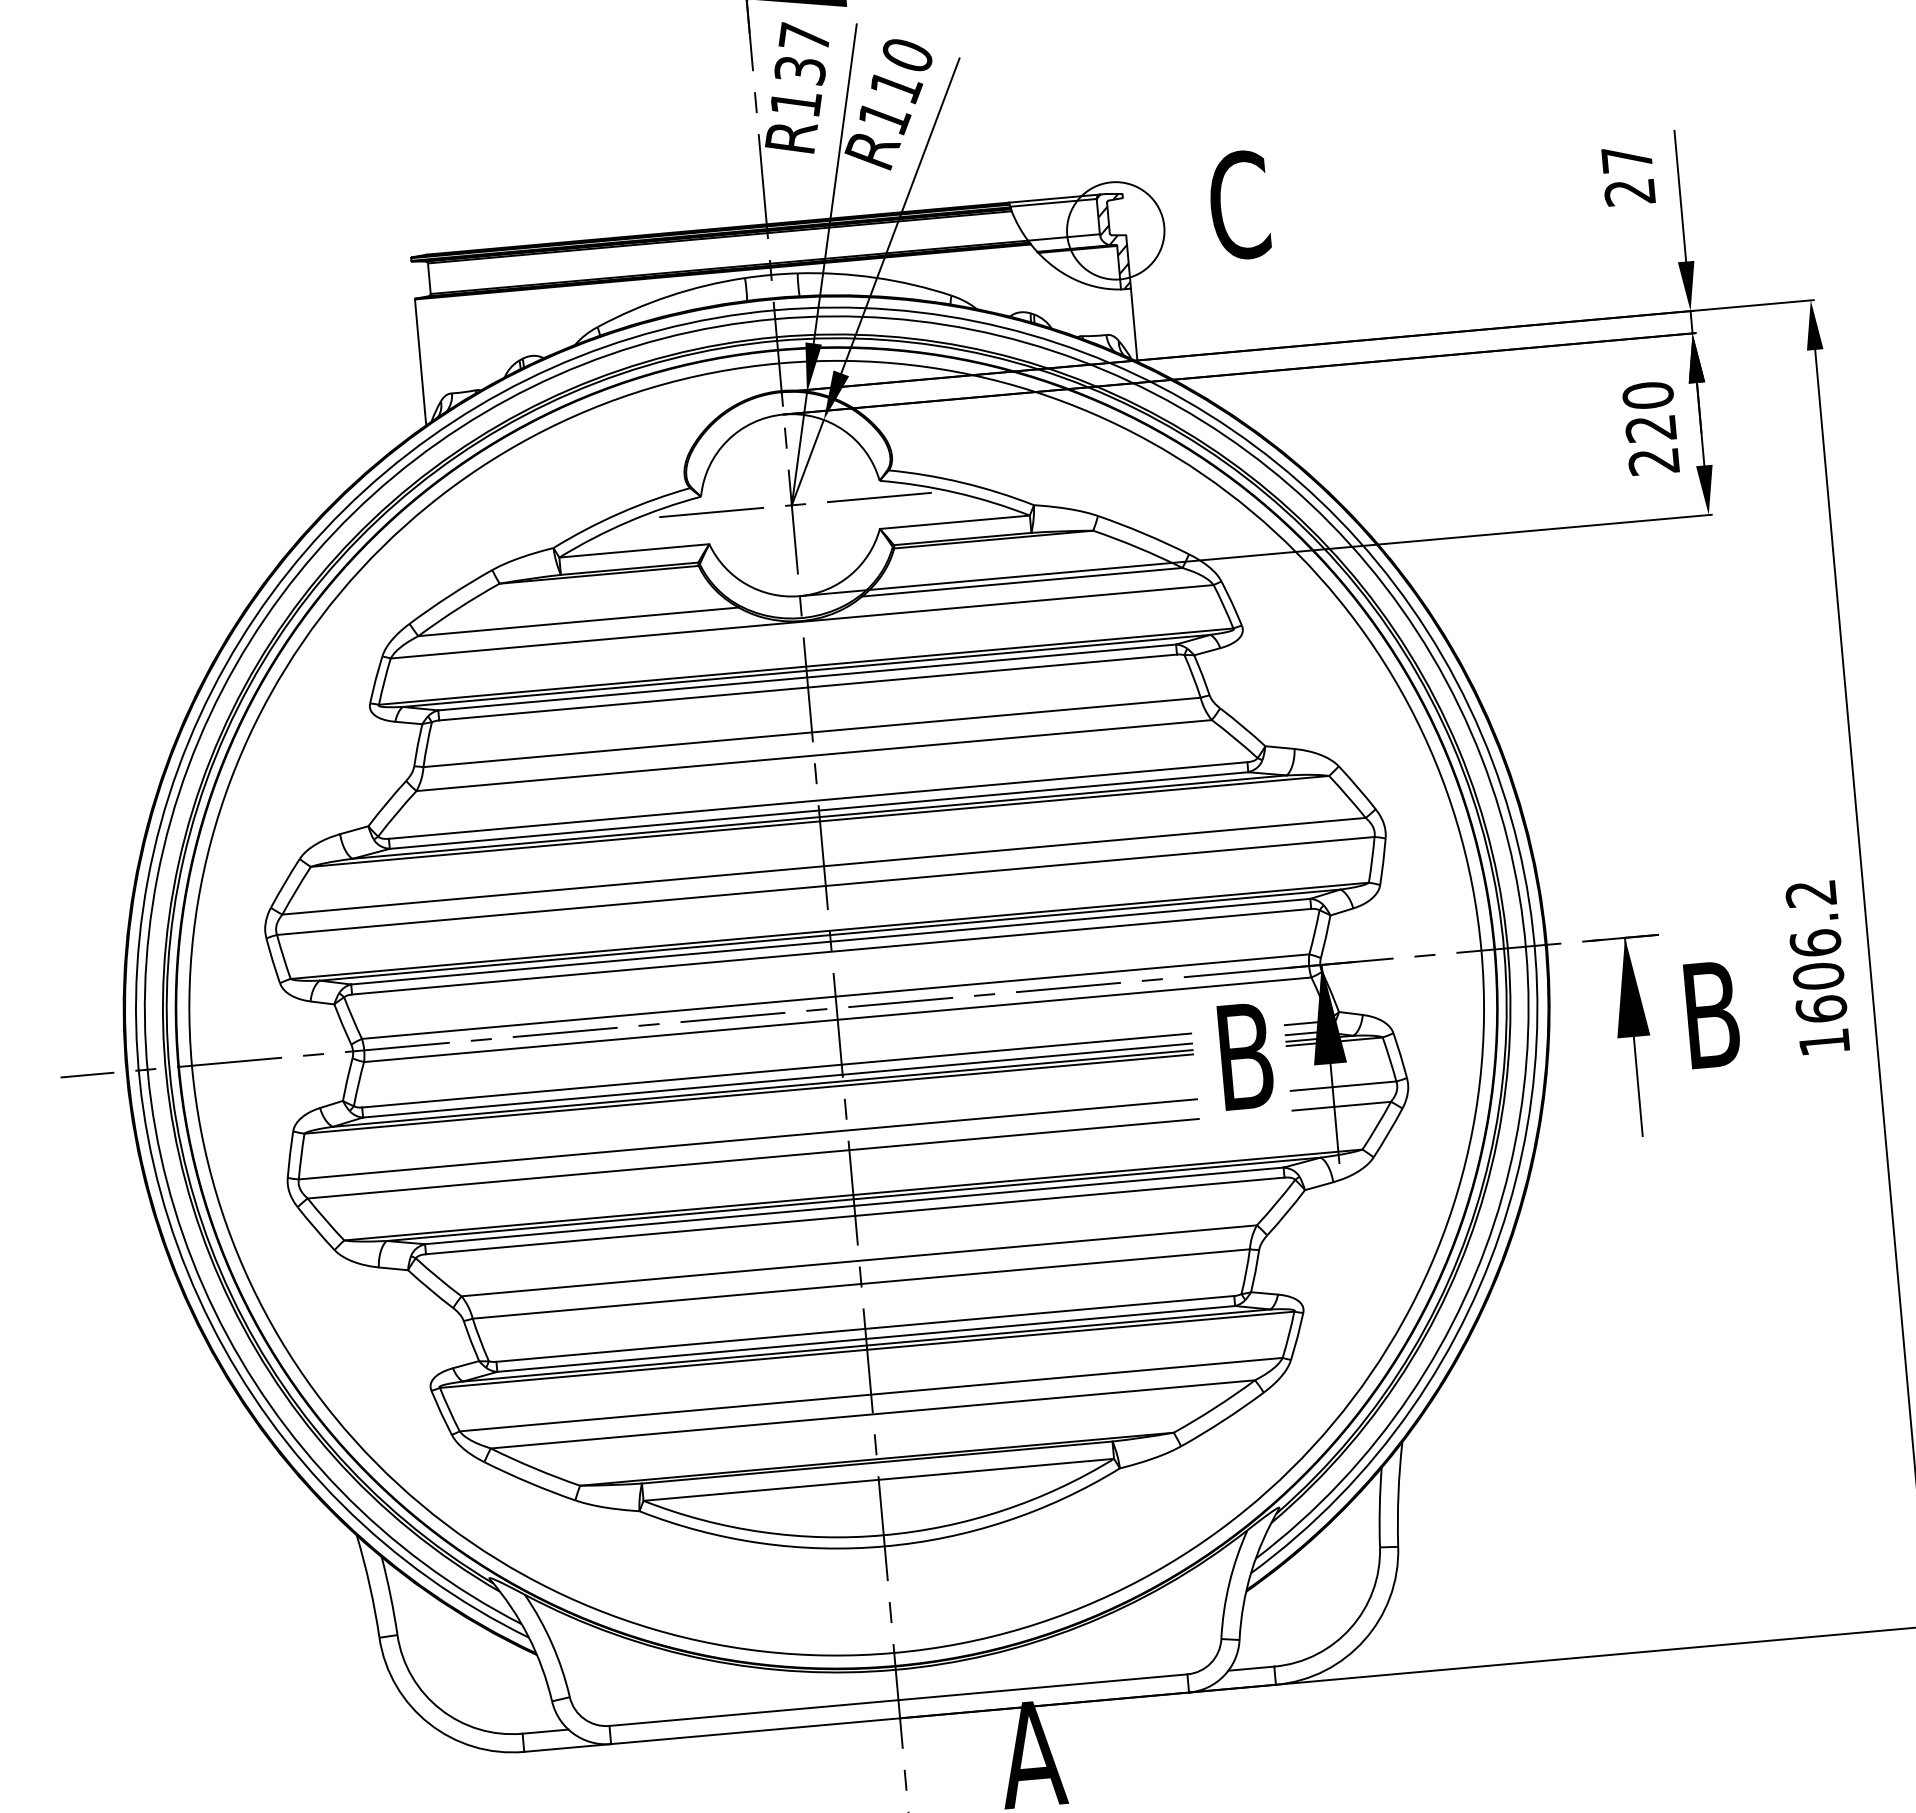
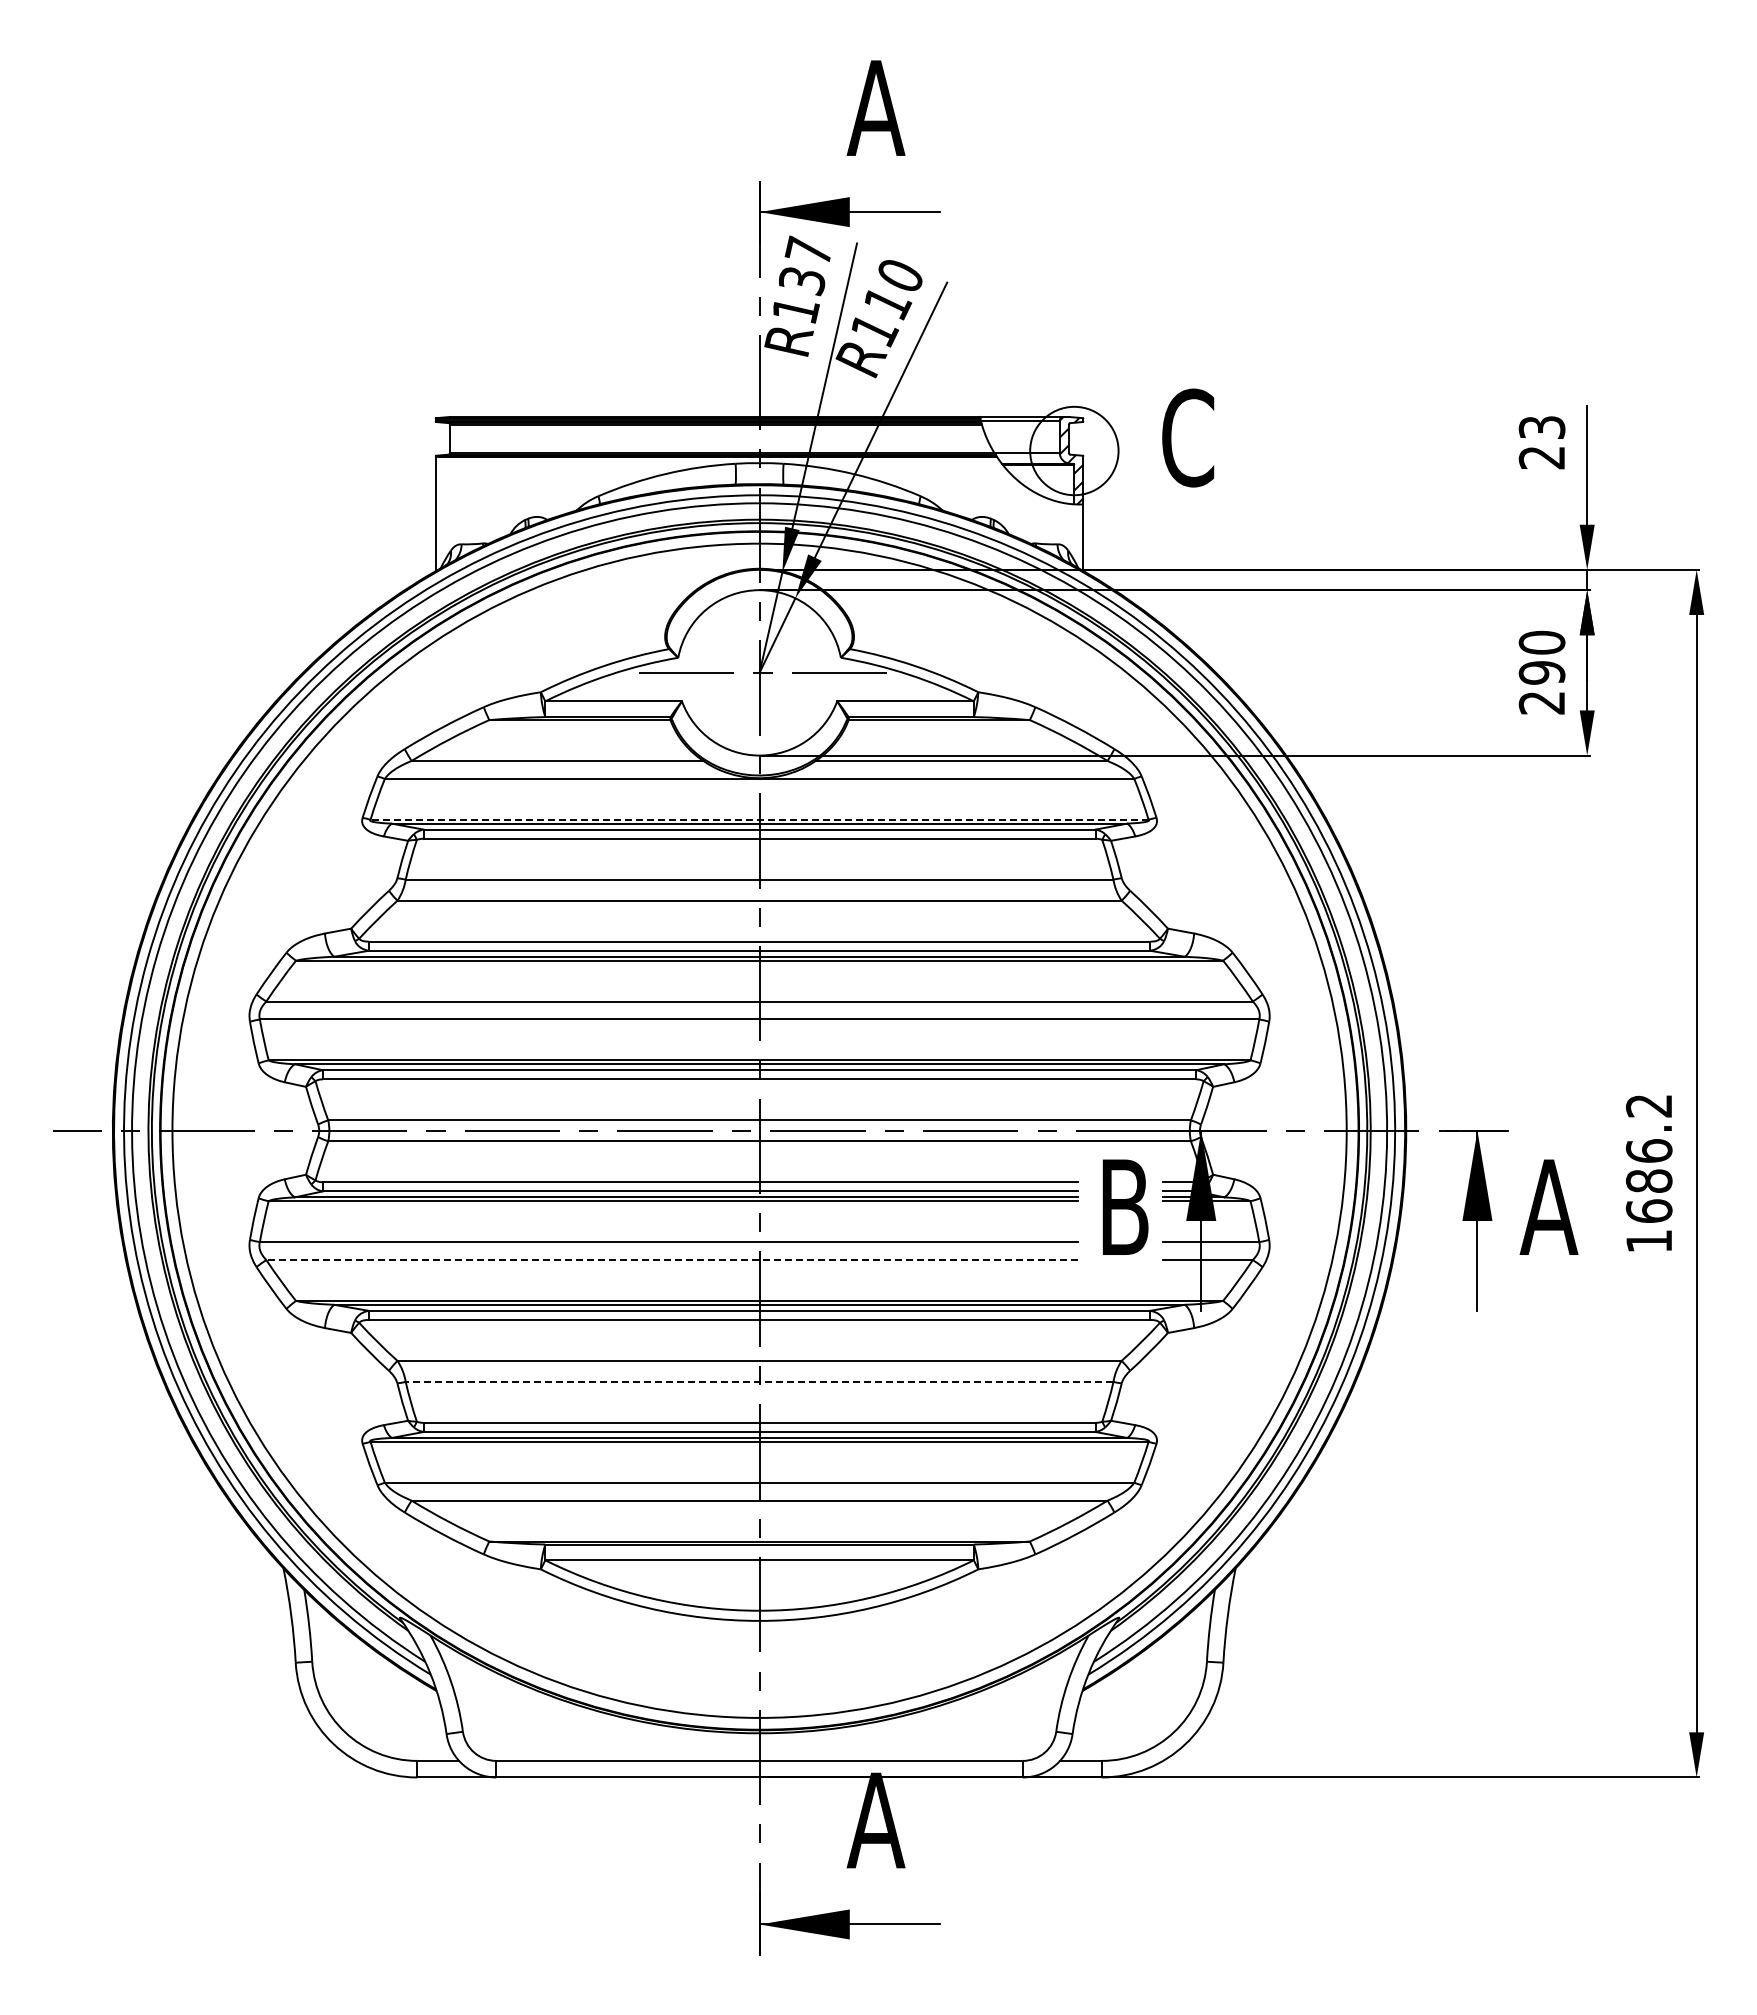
text: (1626, 159) -> (1541, 427), 27 -> 23
text: (1650, 428) -> (1541, 672), 220 -> 290
line: (806, 666) -> (759, 819), solid -> dashed
text: (1818, 975) -> (1649, 1180), 1606.2 -> 1686.2
text: (1710, 1014) -> (1548, 1206), B -> A
line: (753, 1159) -> (672, 1260), solid -> dashed
line: (861, 1283) -> (759, 1381), solid -> dashed

